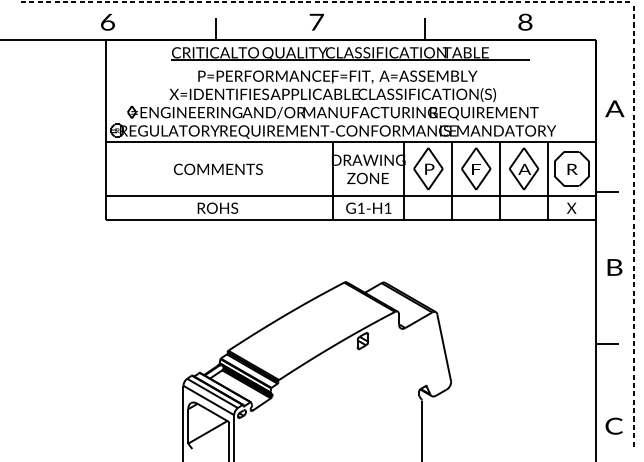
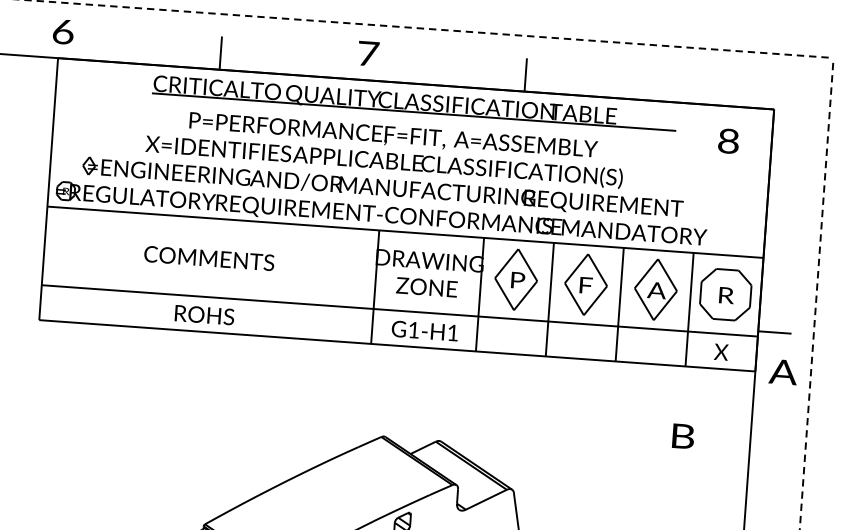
text: (525, 21) -> (728, 140), moved
text: (614, 108) -> (782, 371), moved
text: (614, 267) -> (682, 436), moved

